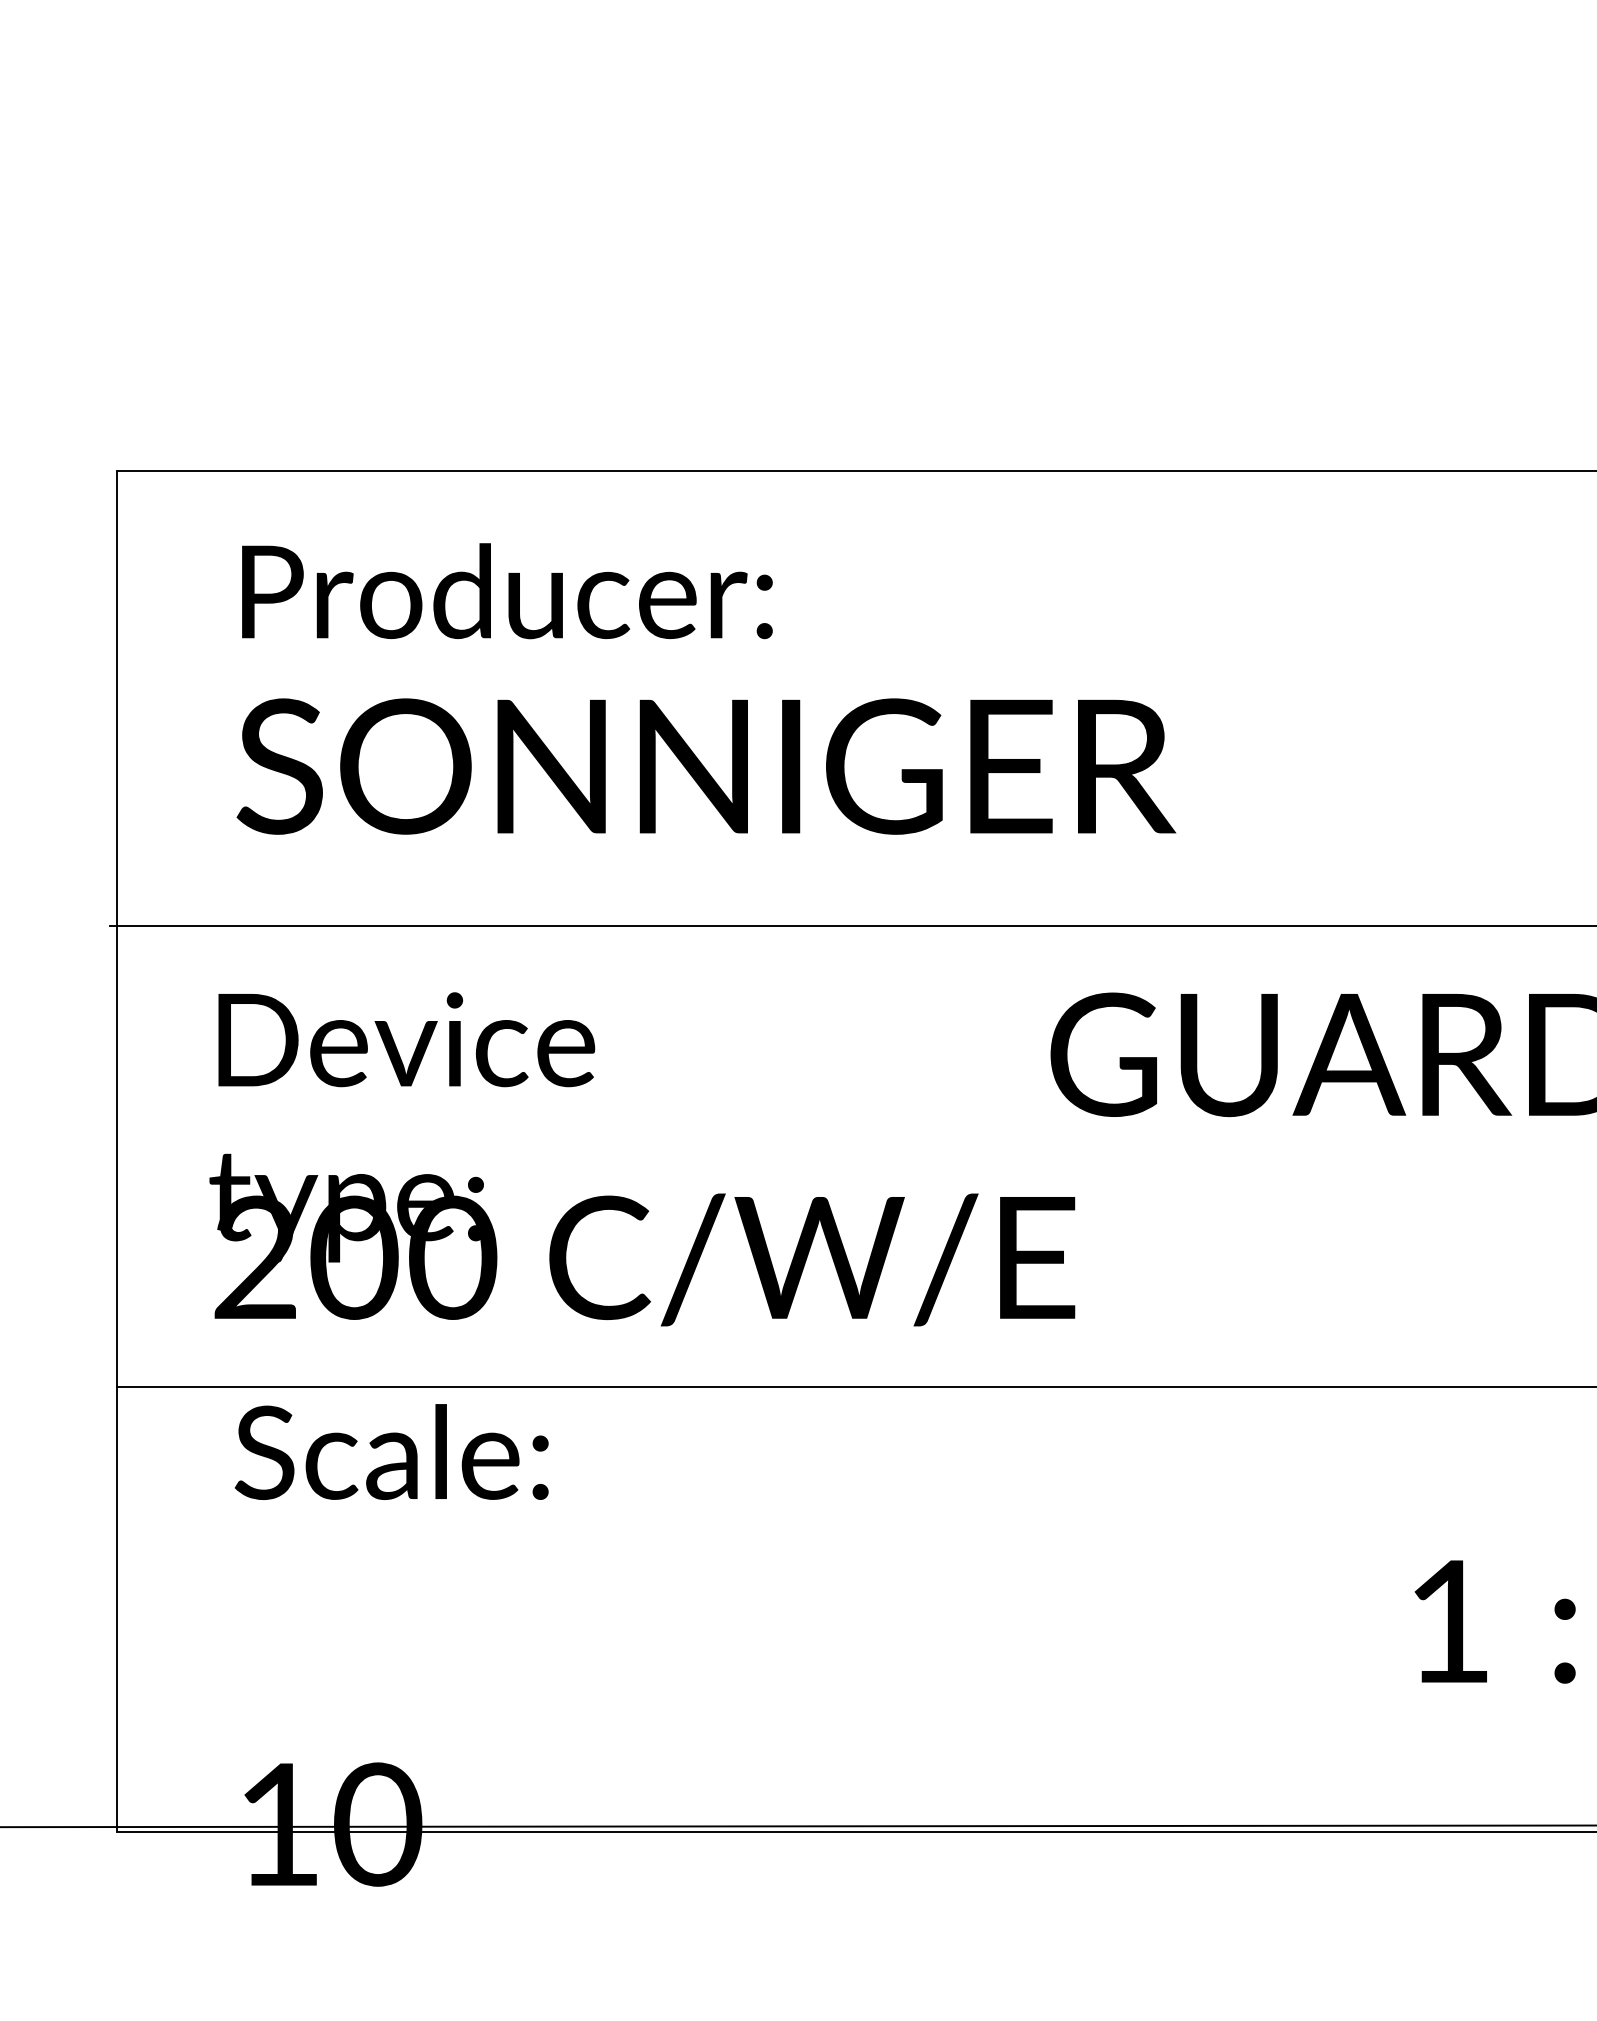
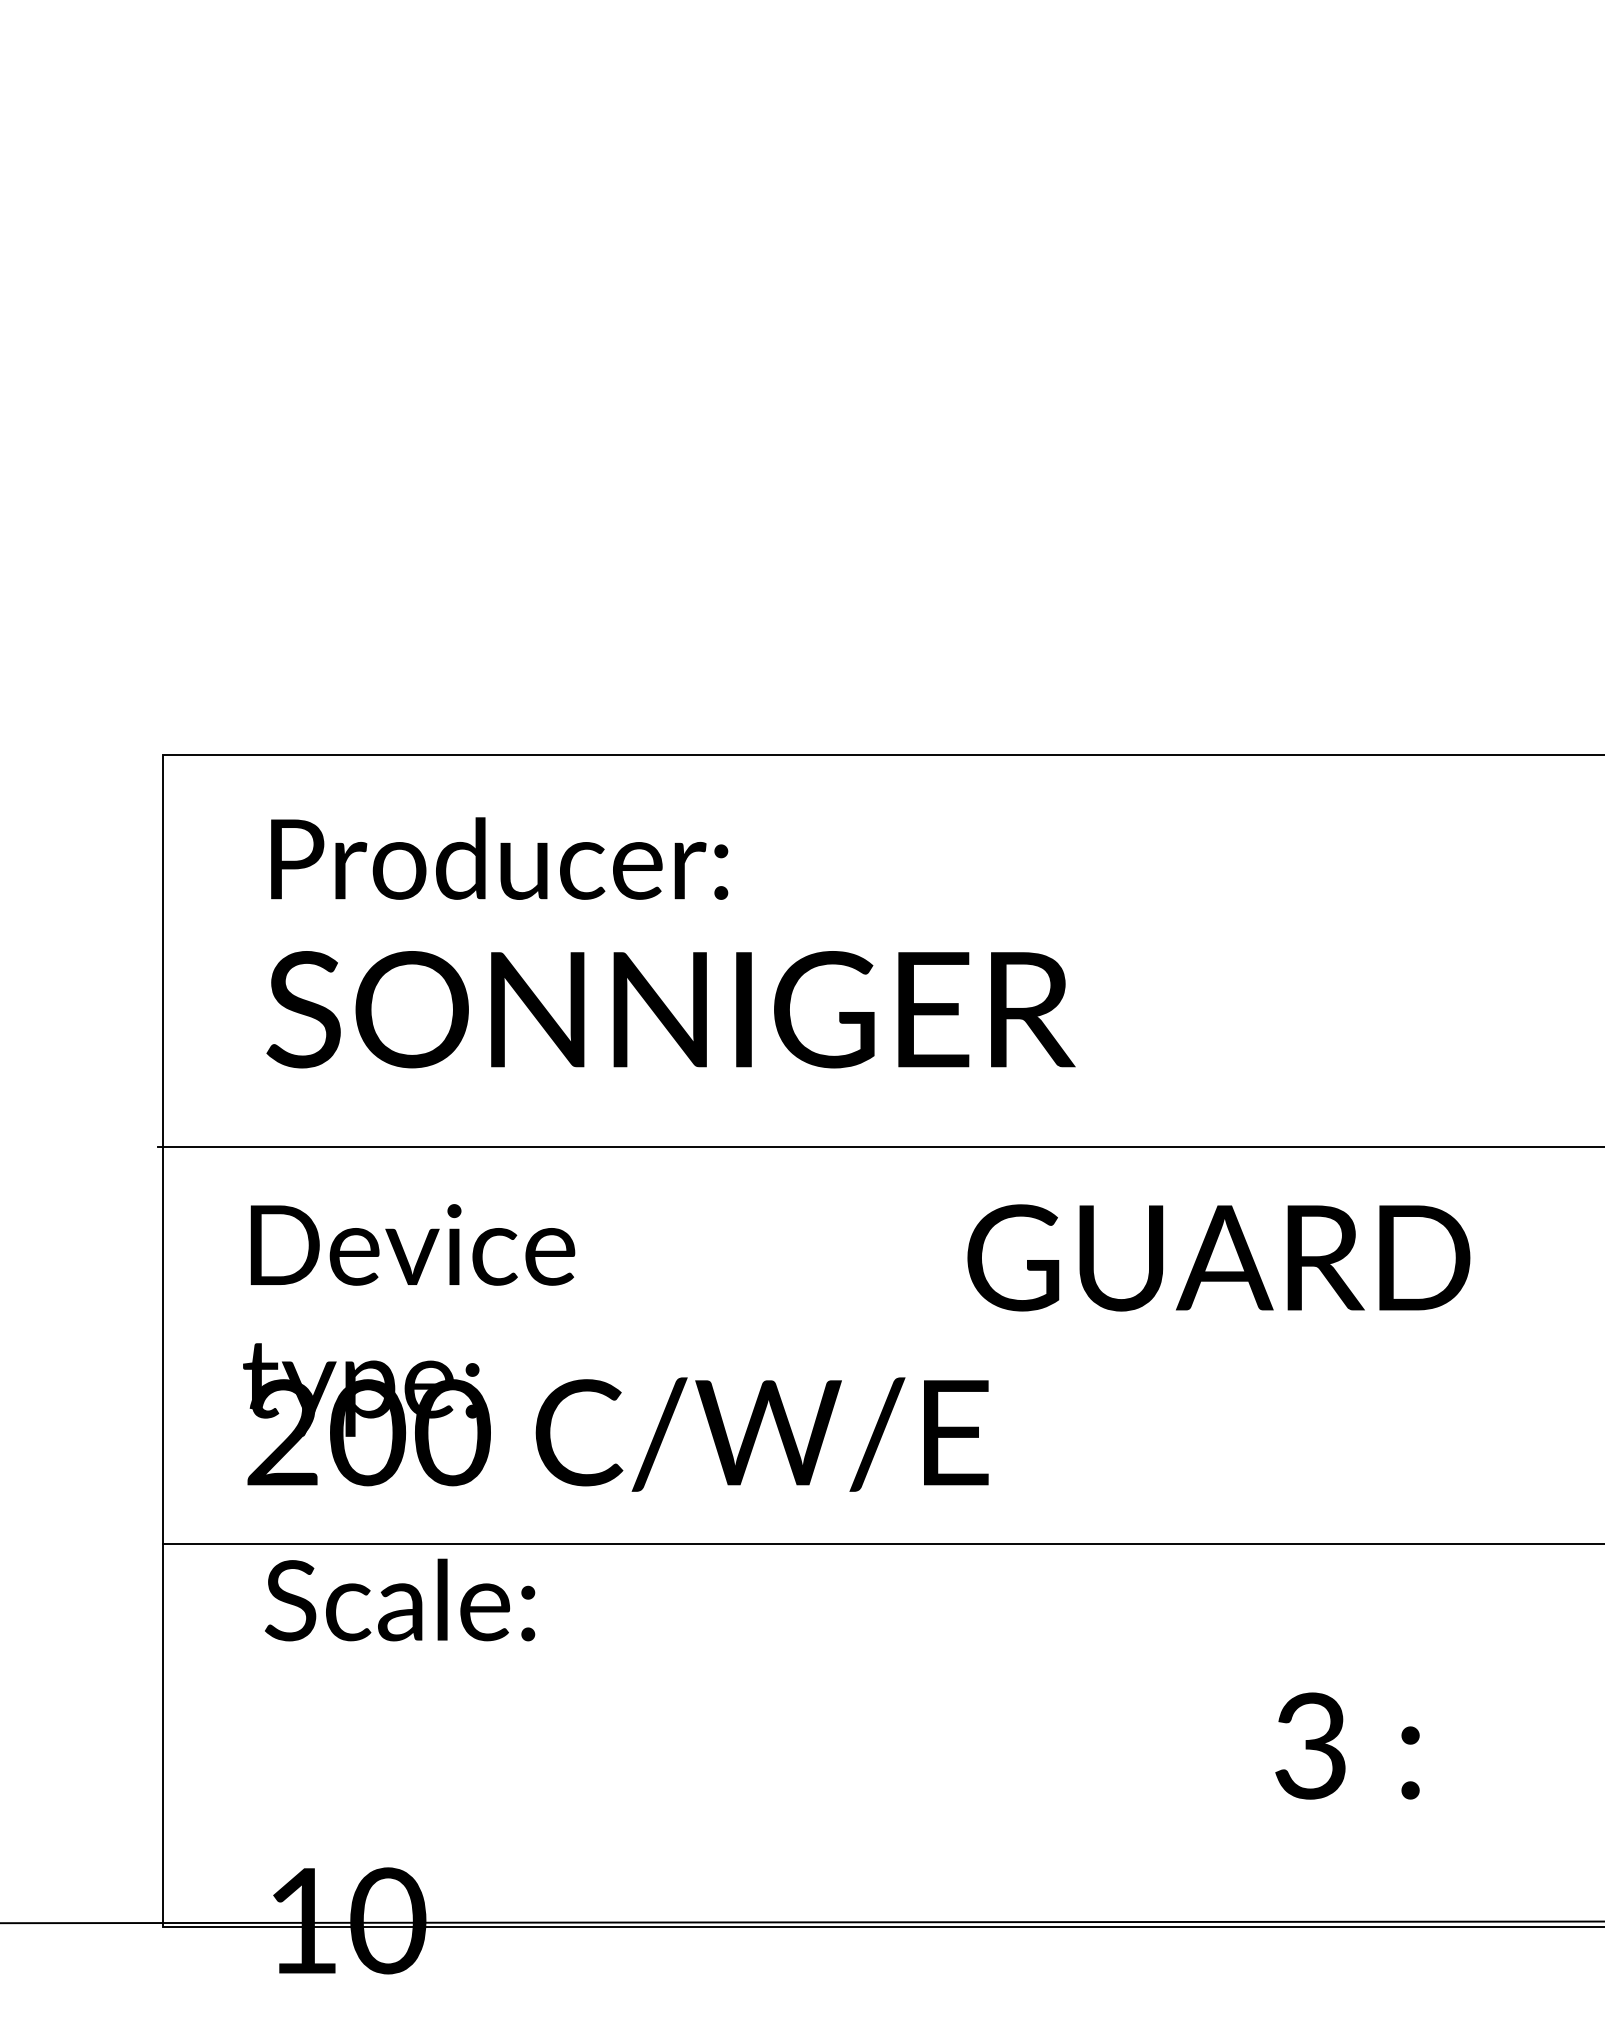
text: (1448, 1620) -> (1310, 1745), 1 -> 3

